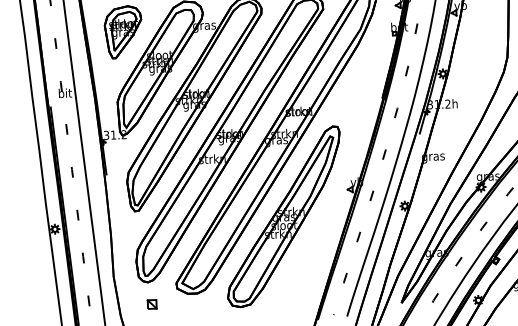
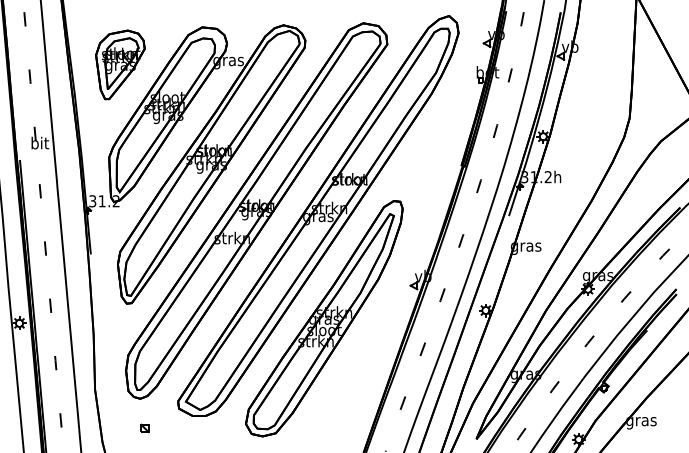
part: (151, 304) -> (144, 428), size x0.62

